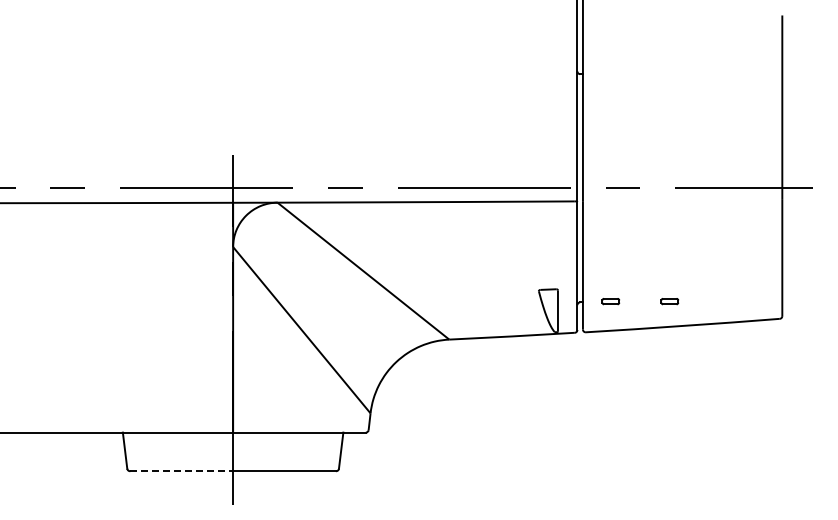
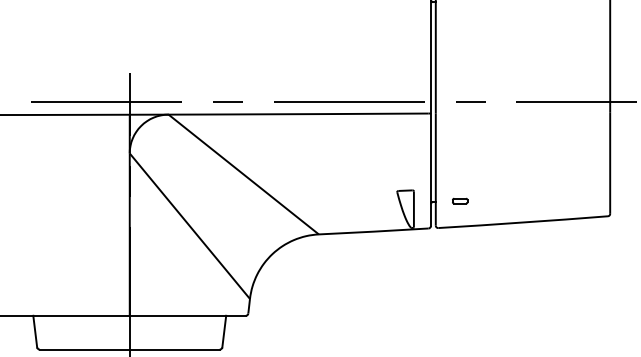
part: (669, 301) -> (511, 201), removed
line: (182, 471) -> (85, 349), dashed -> solid

